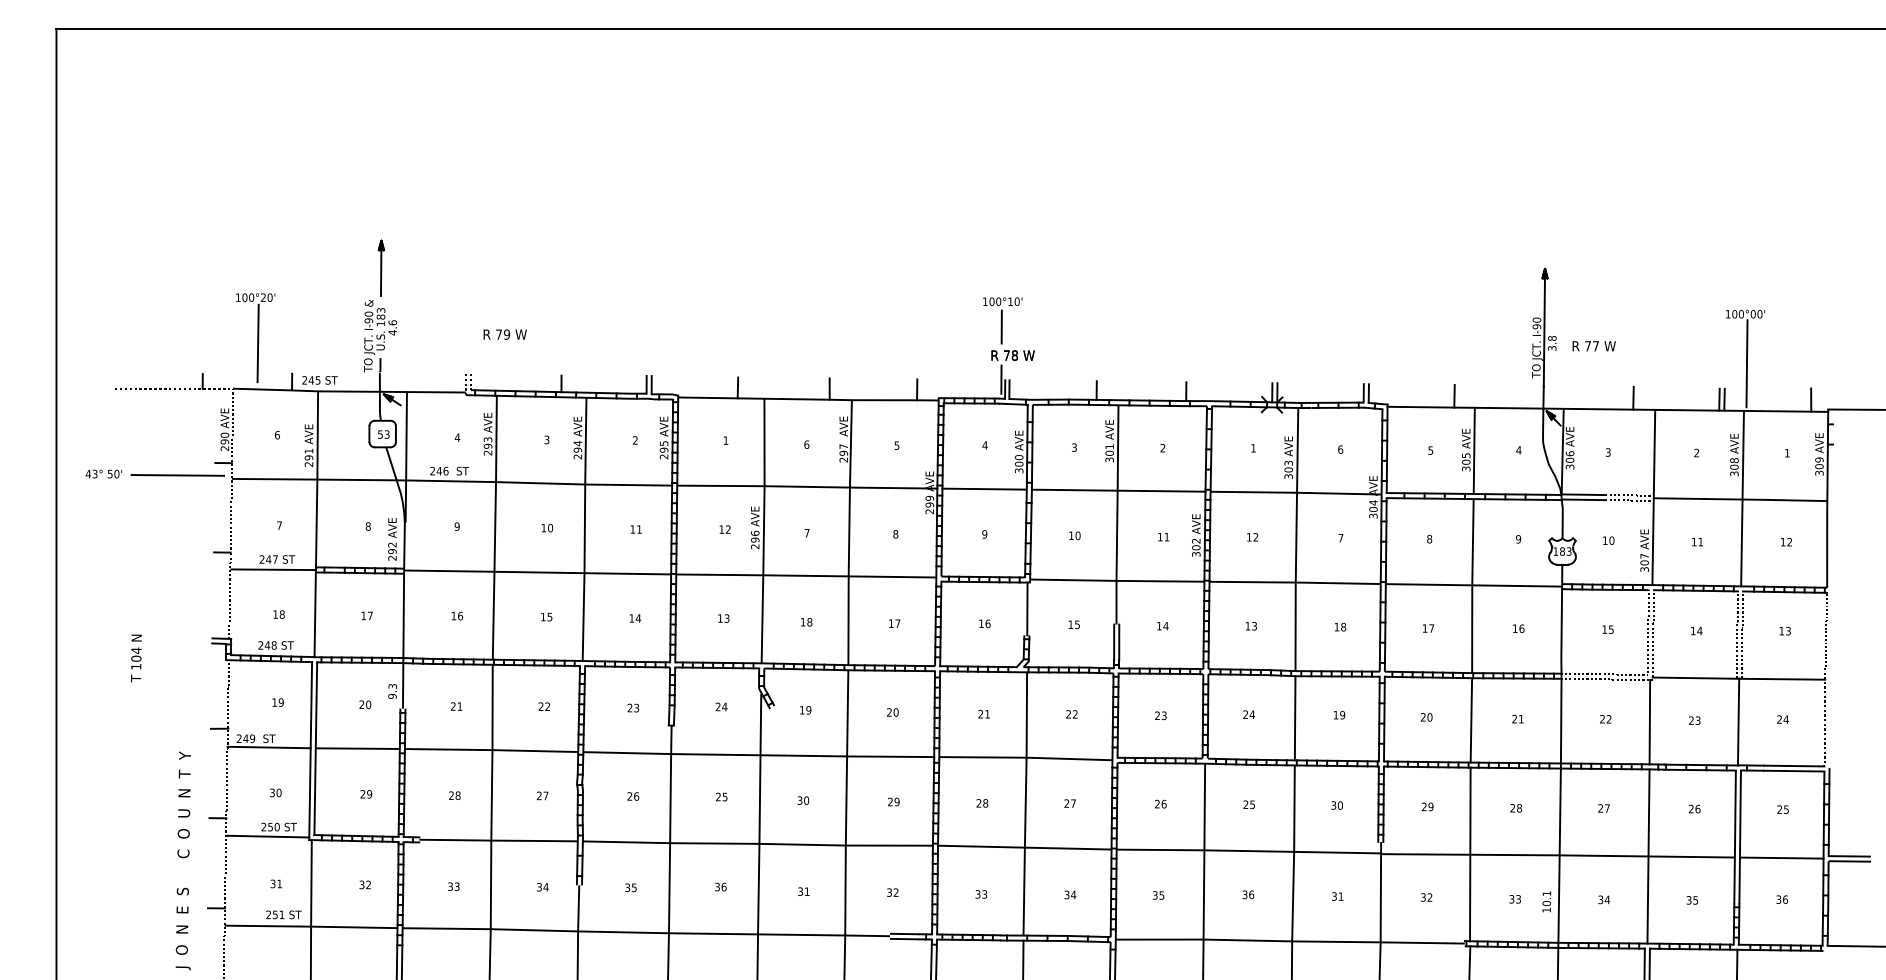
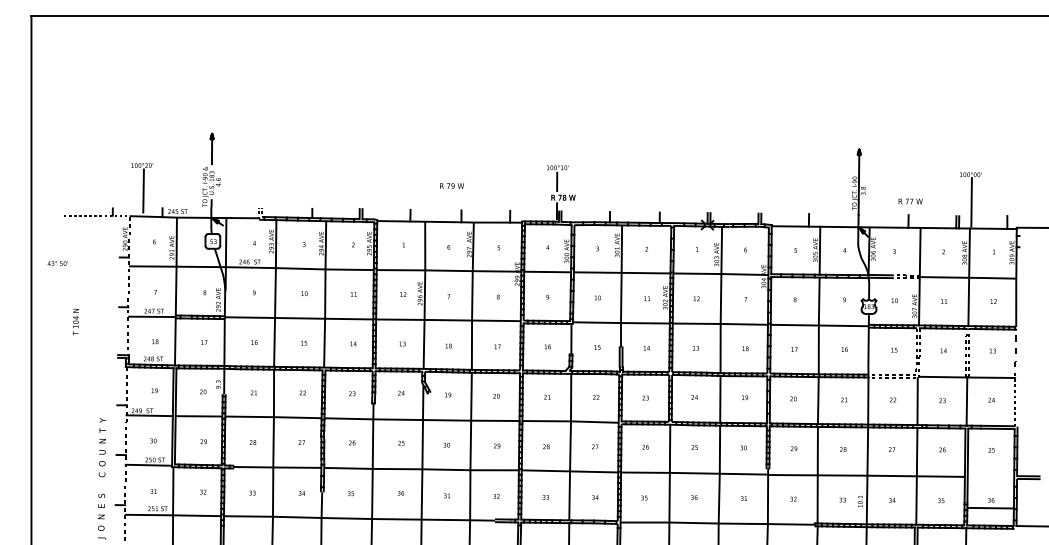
text: (504, 333) -> (451, 185), moved
text: (1593, 346) -> (910, 201), moved
line: (177, 475) -> (98, 264), removed
text: (135, 659) -> (75, 322), moved
line: (1780, 856) -> (990, 507), moved

